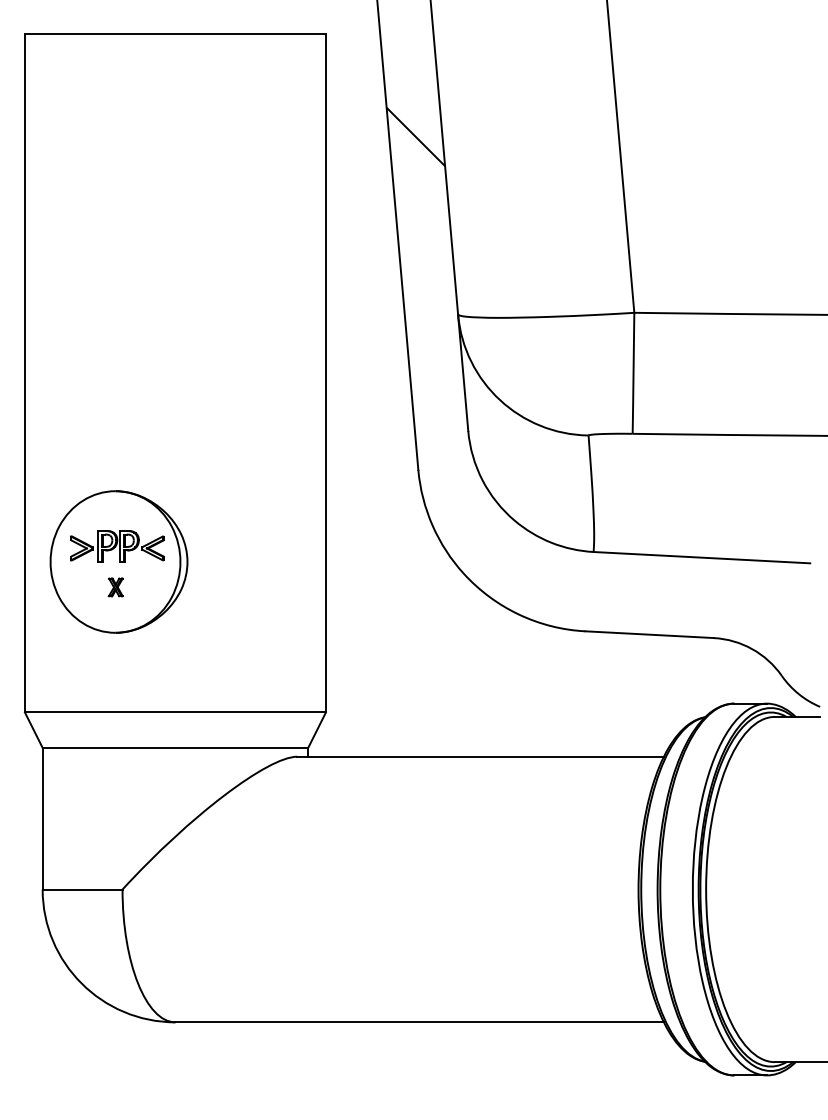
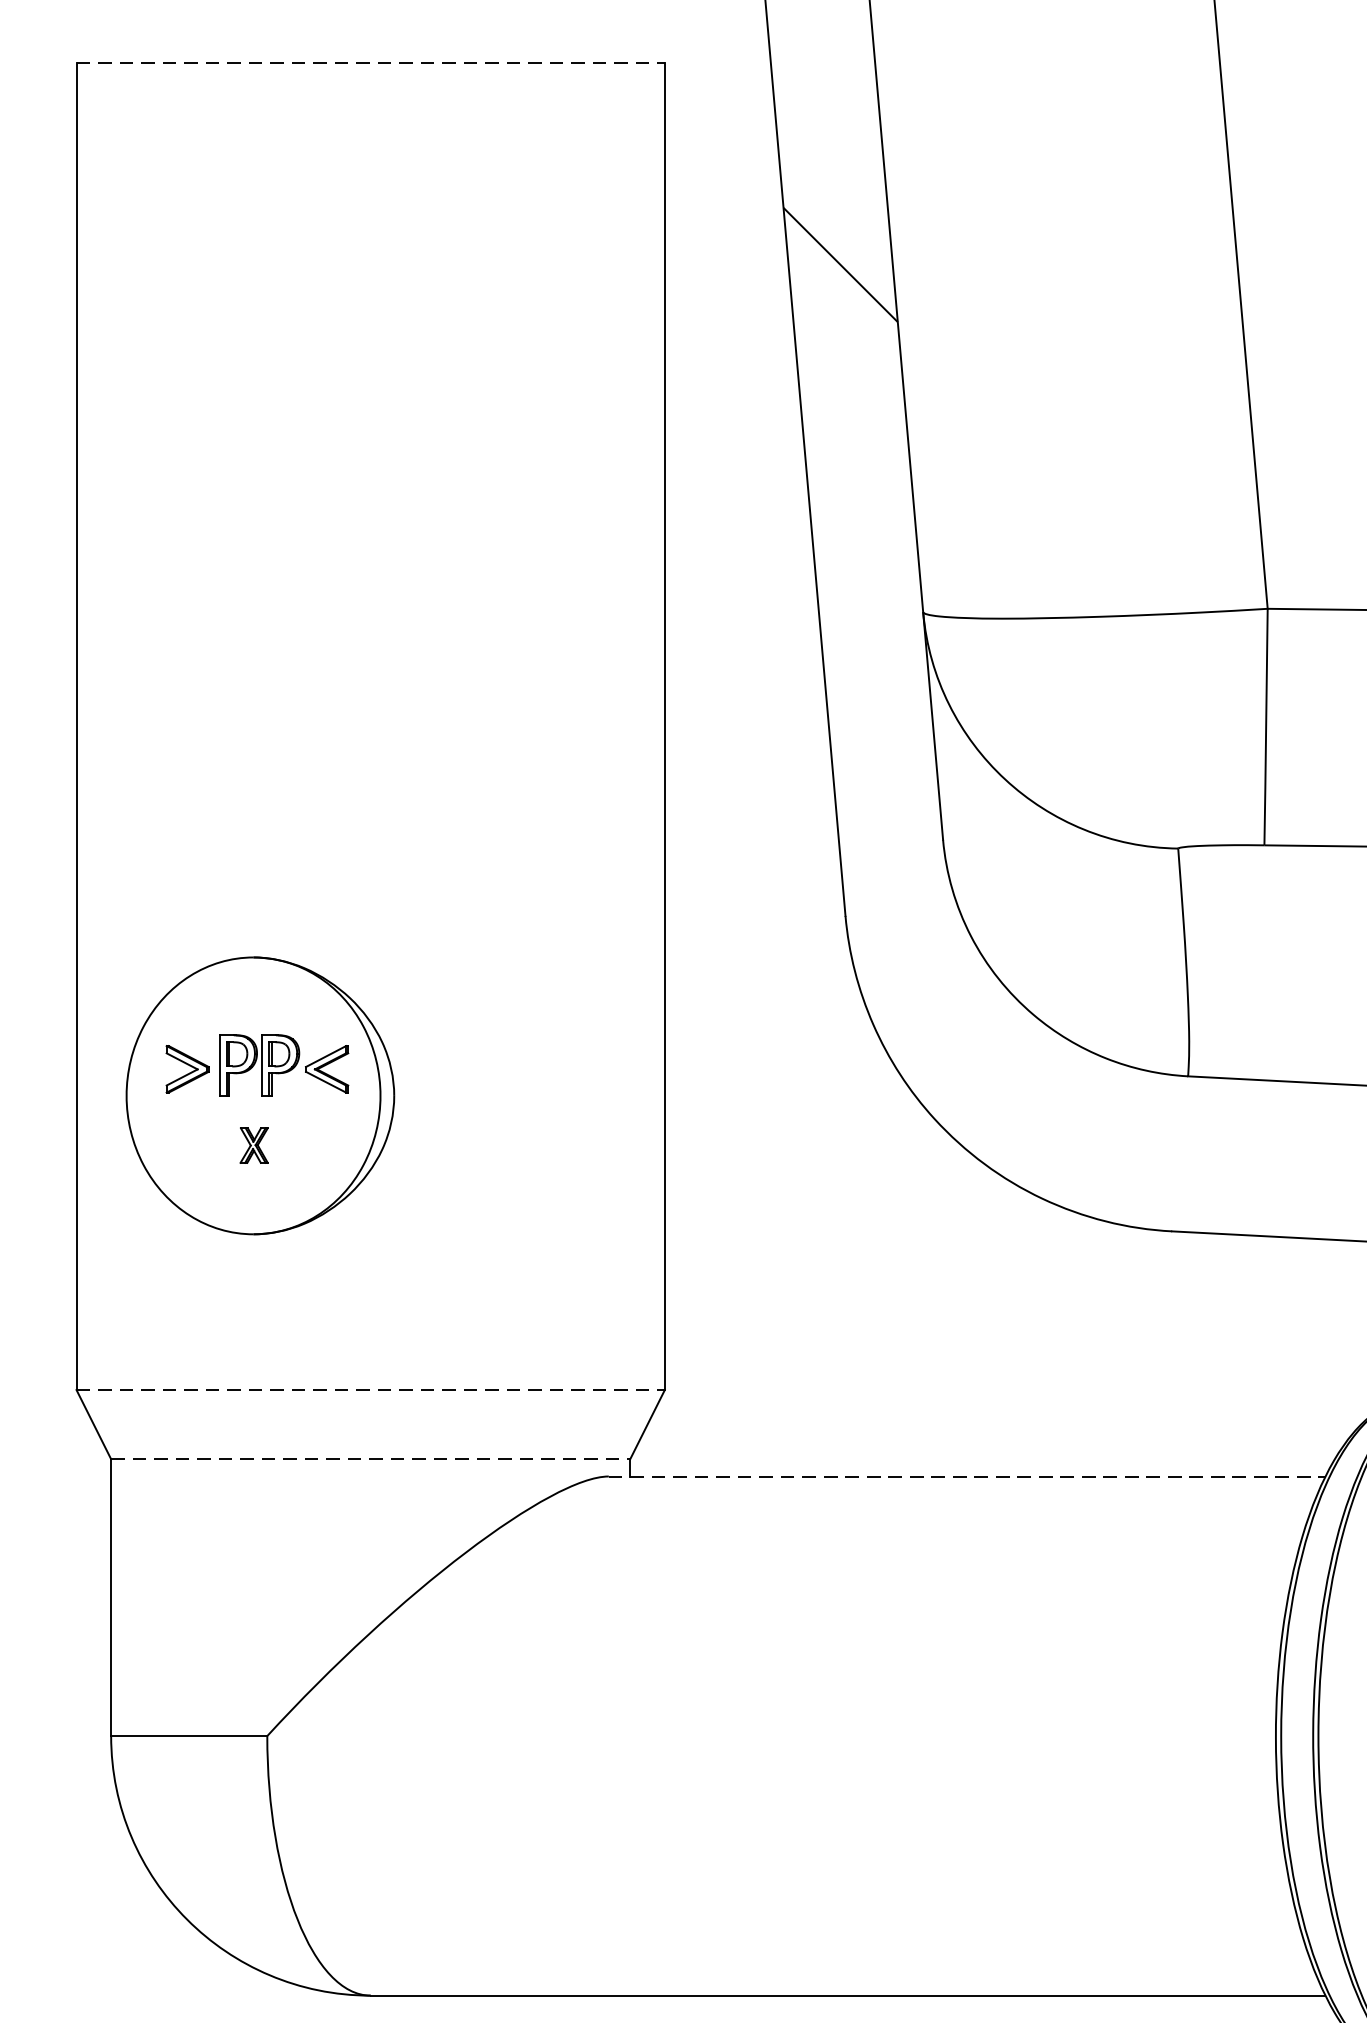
line: (175, 33) -> (370, 62), solid -> dashed
line: (175, 712) -> (370, 1390), solid -> dashed
line: (175, 747) -> (370, 1458), solid -> dashed
line: (481, 756) -> (968, 1476), solid -> dashed

